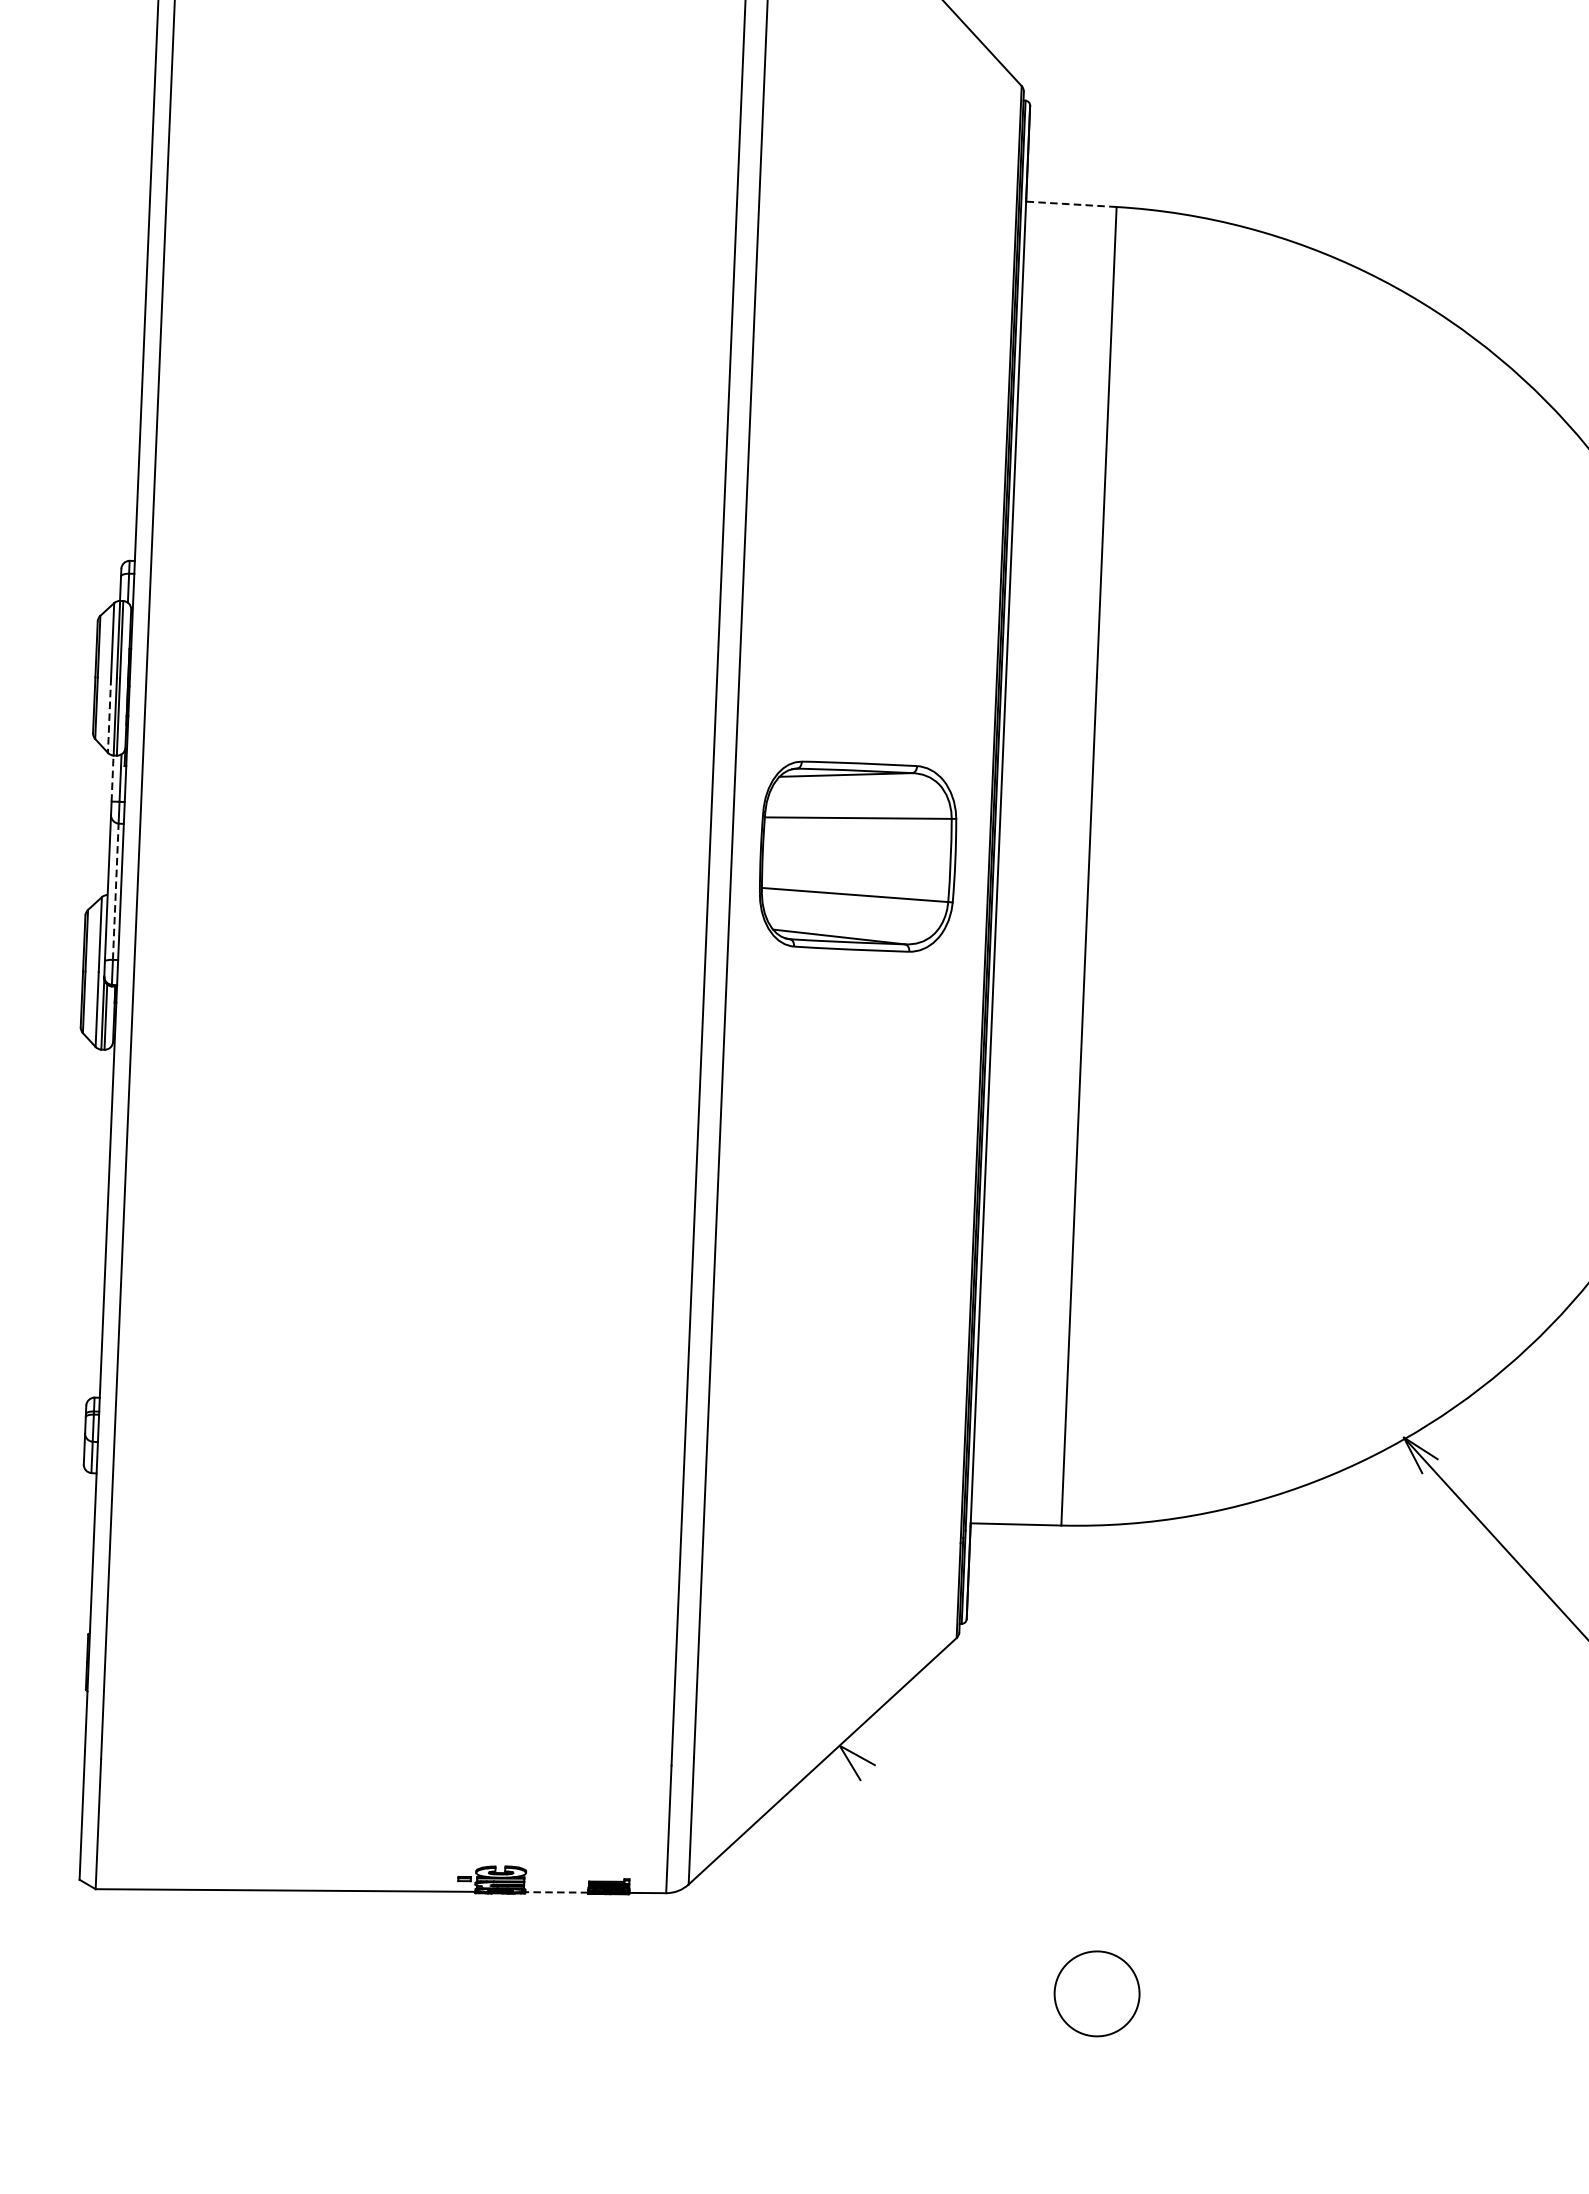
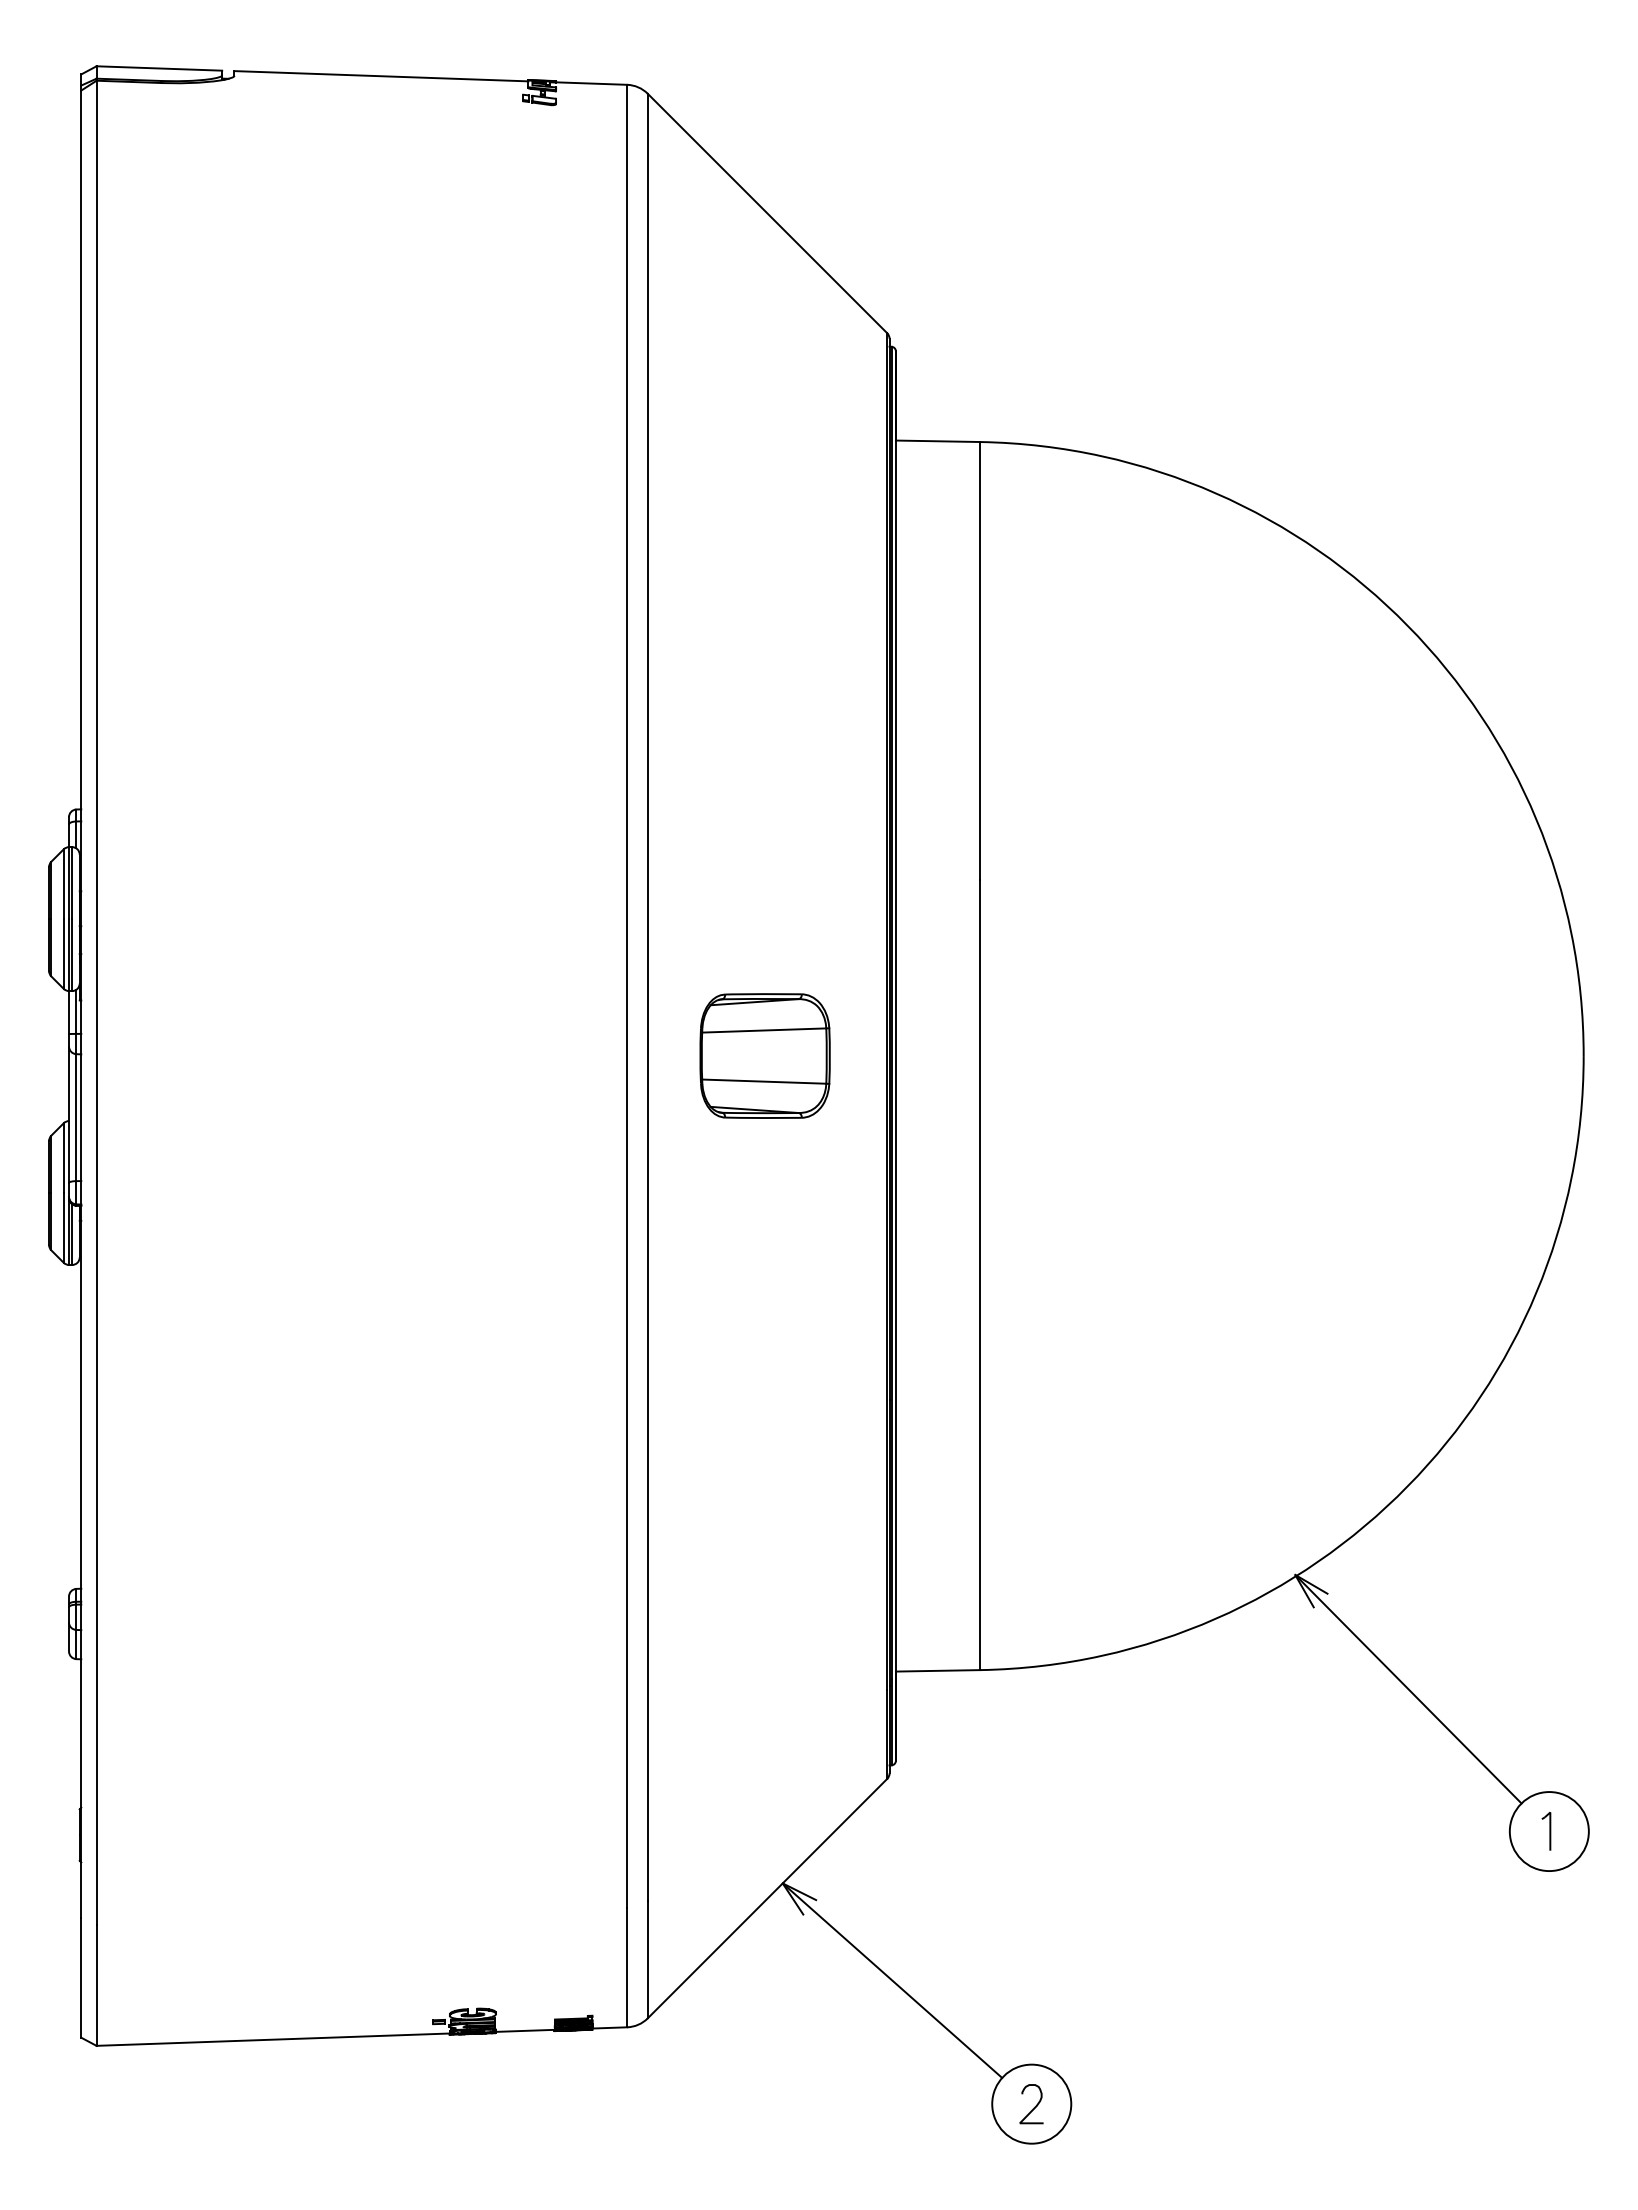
line: (1070, 204) -> (937, 441), dashed -> solid
line: (109, 714) -> (63, 953), dashed -> solid
line: (113, 778) -> (69, 1012), dashed -> solid
part: (857, 855) -> (764, 1055), size x0.71
line: (115, 891) -> (76, 1117), dashed -> solid
line: (953, 1854) -> (892, 1980), added
line: (555, 1891) -> (524, 2030), dashed -> solid
curve: (1099, 1996) -> (1034, 2106), added

